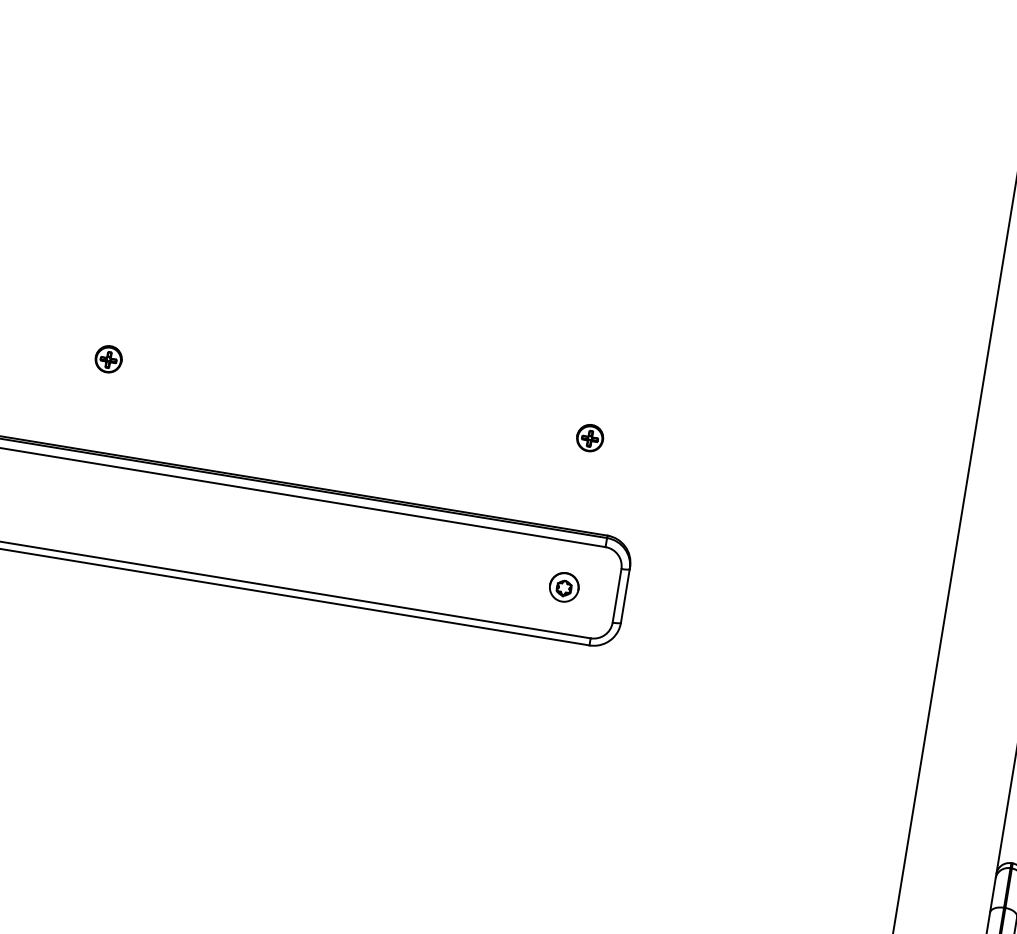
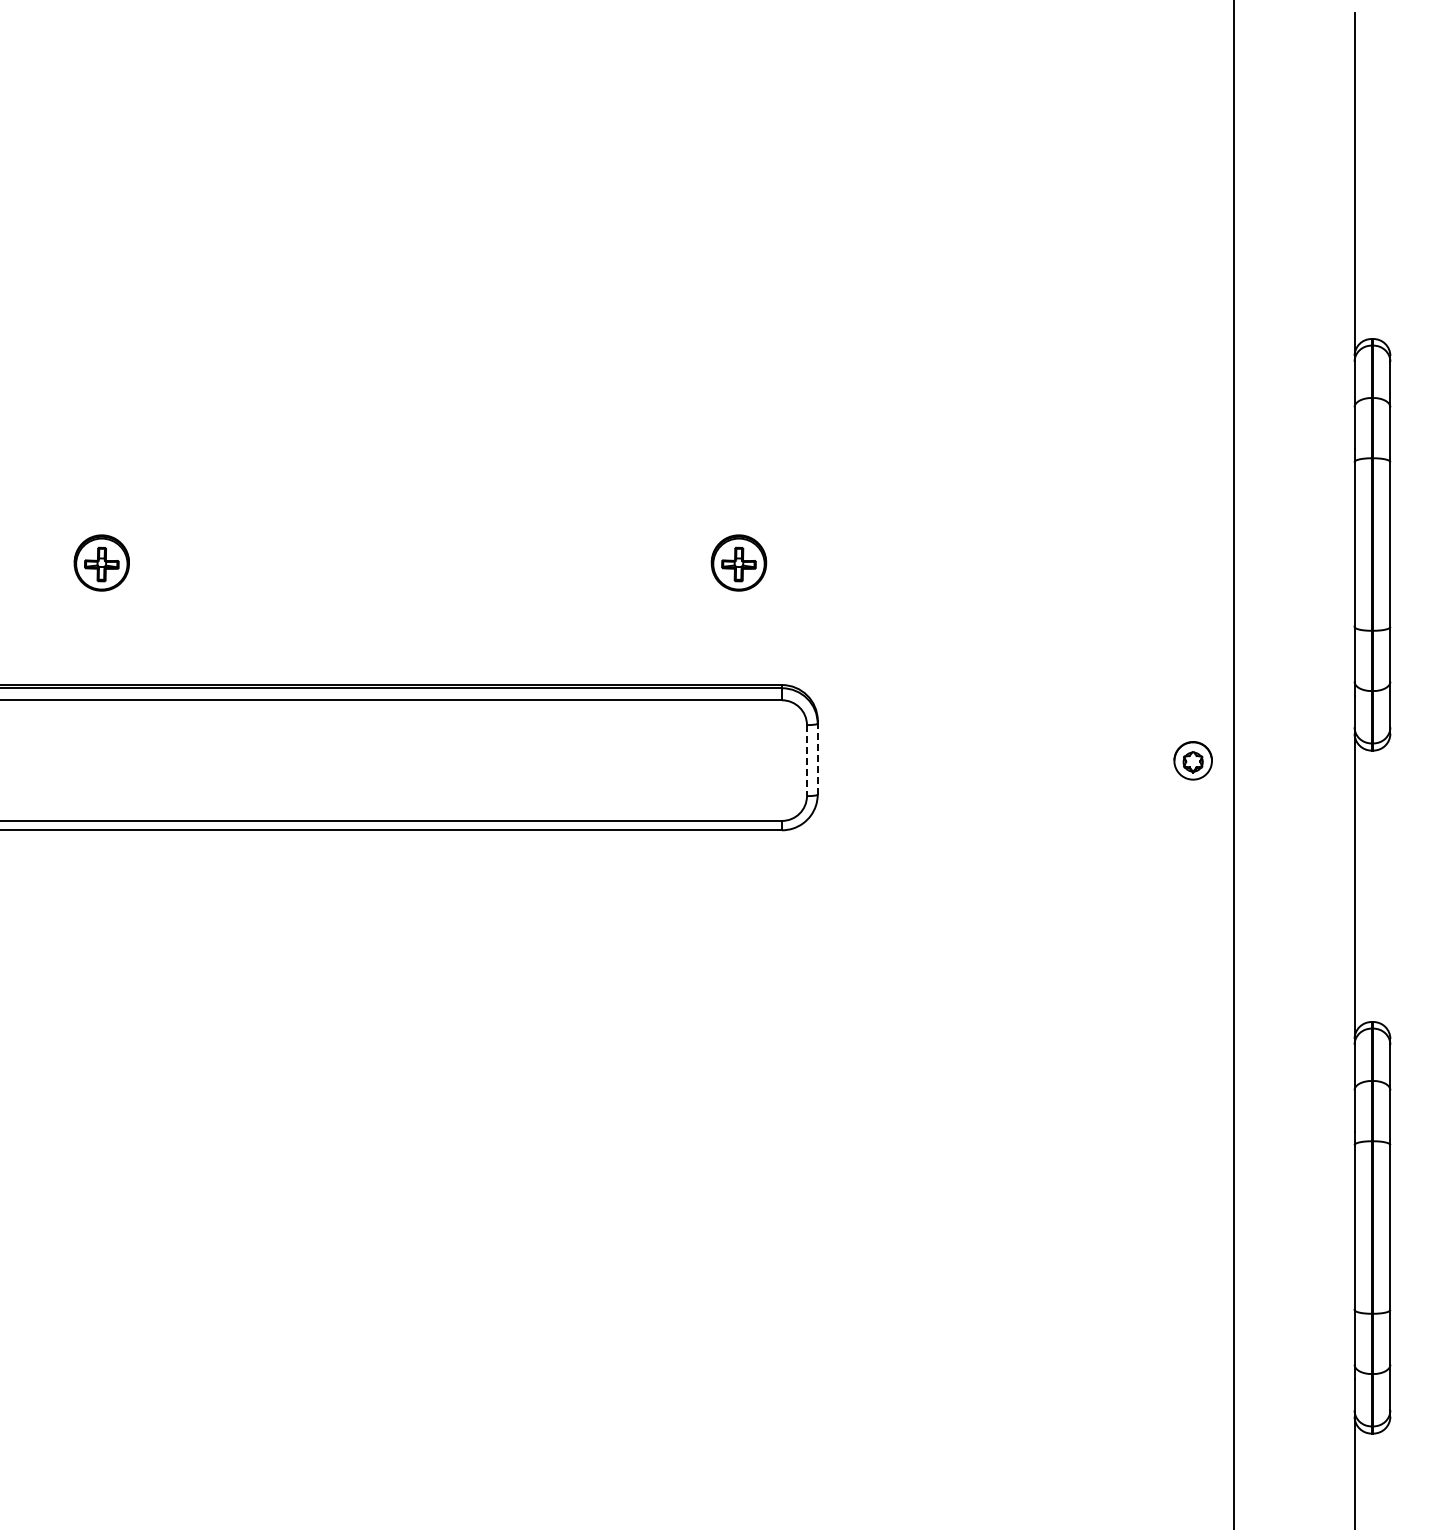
part: (108, 358) -> (101, 562), size x1.6
part: (589, 437) -> (738, 562), size x1.6
part: (563, 587) -> (1192, 760), moved
line: (616, 596) -> (806, 761), solid -> dashed
line: (625, 596) -> (817, 759), solid -> dashed

